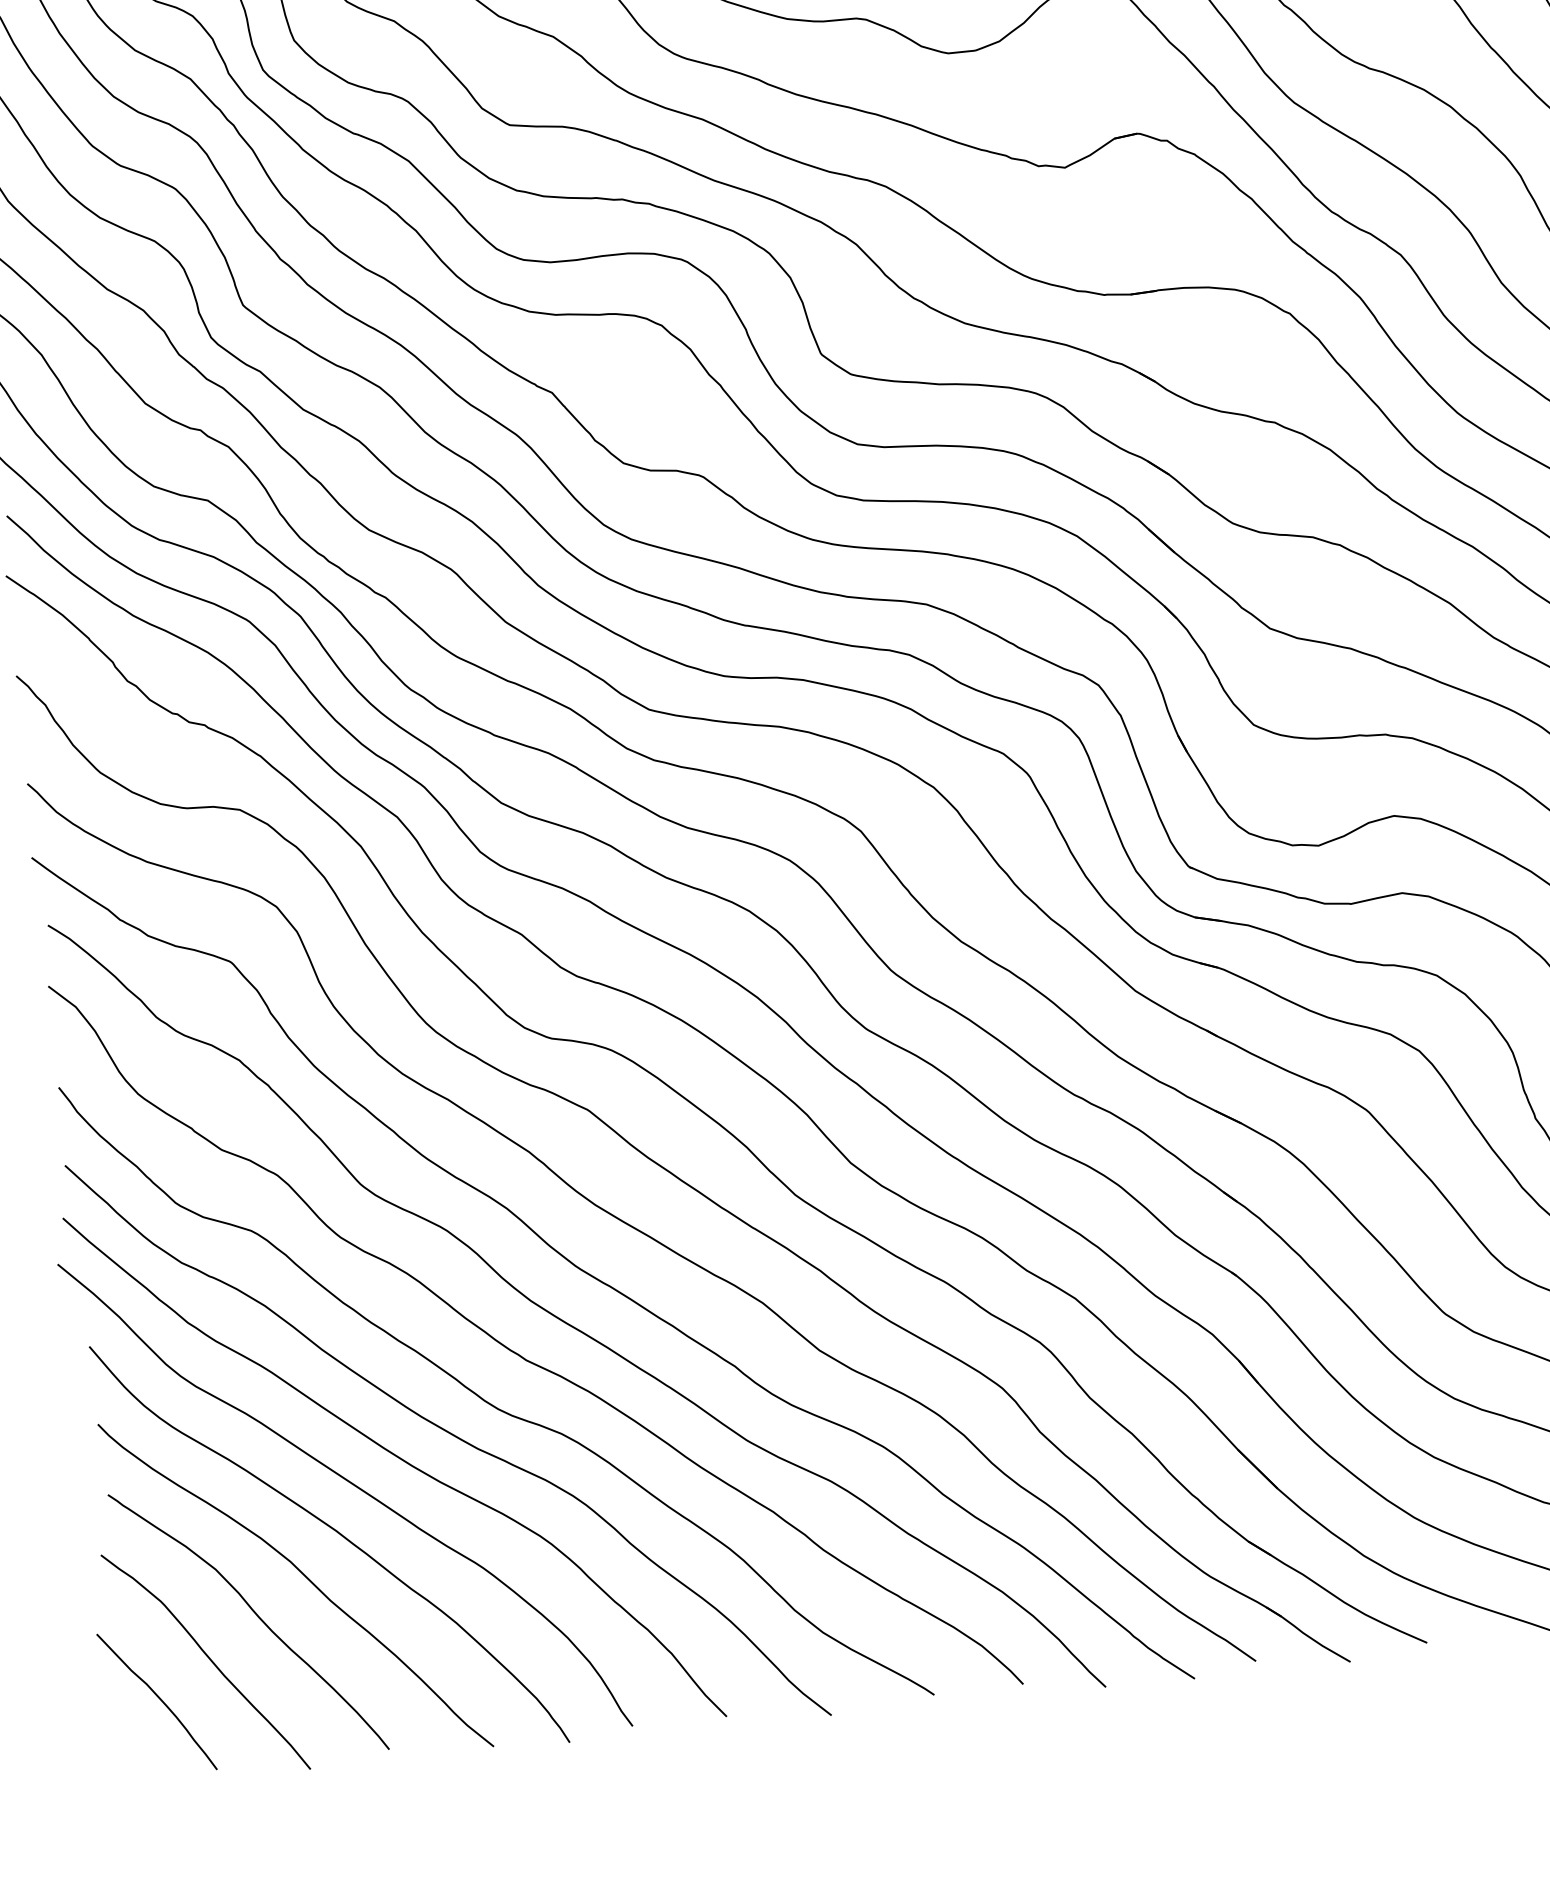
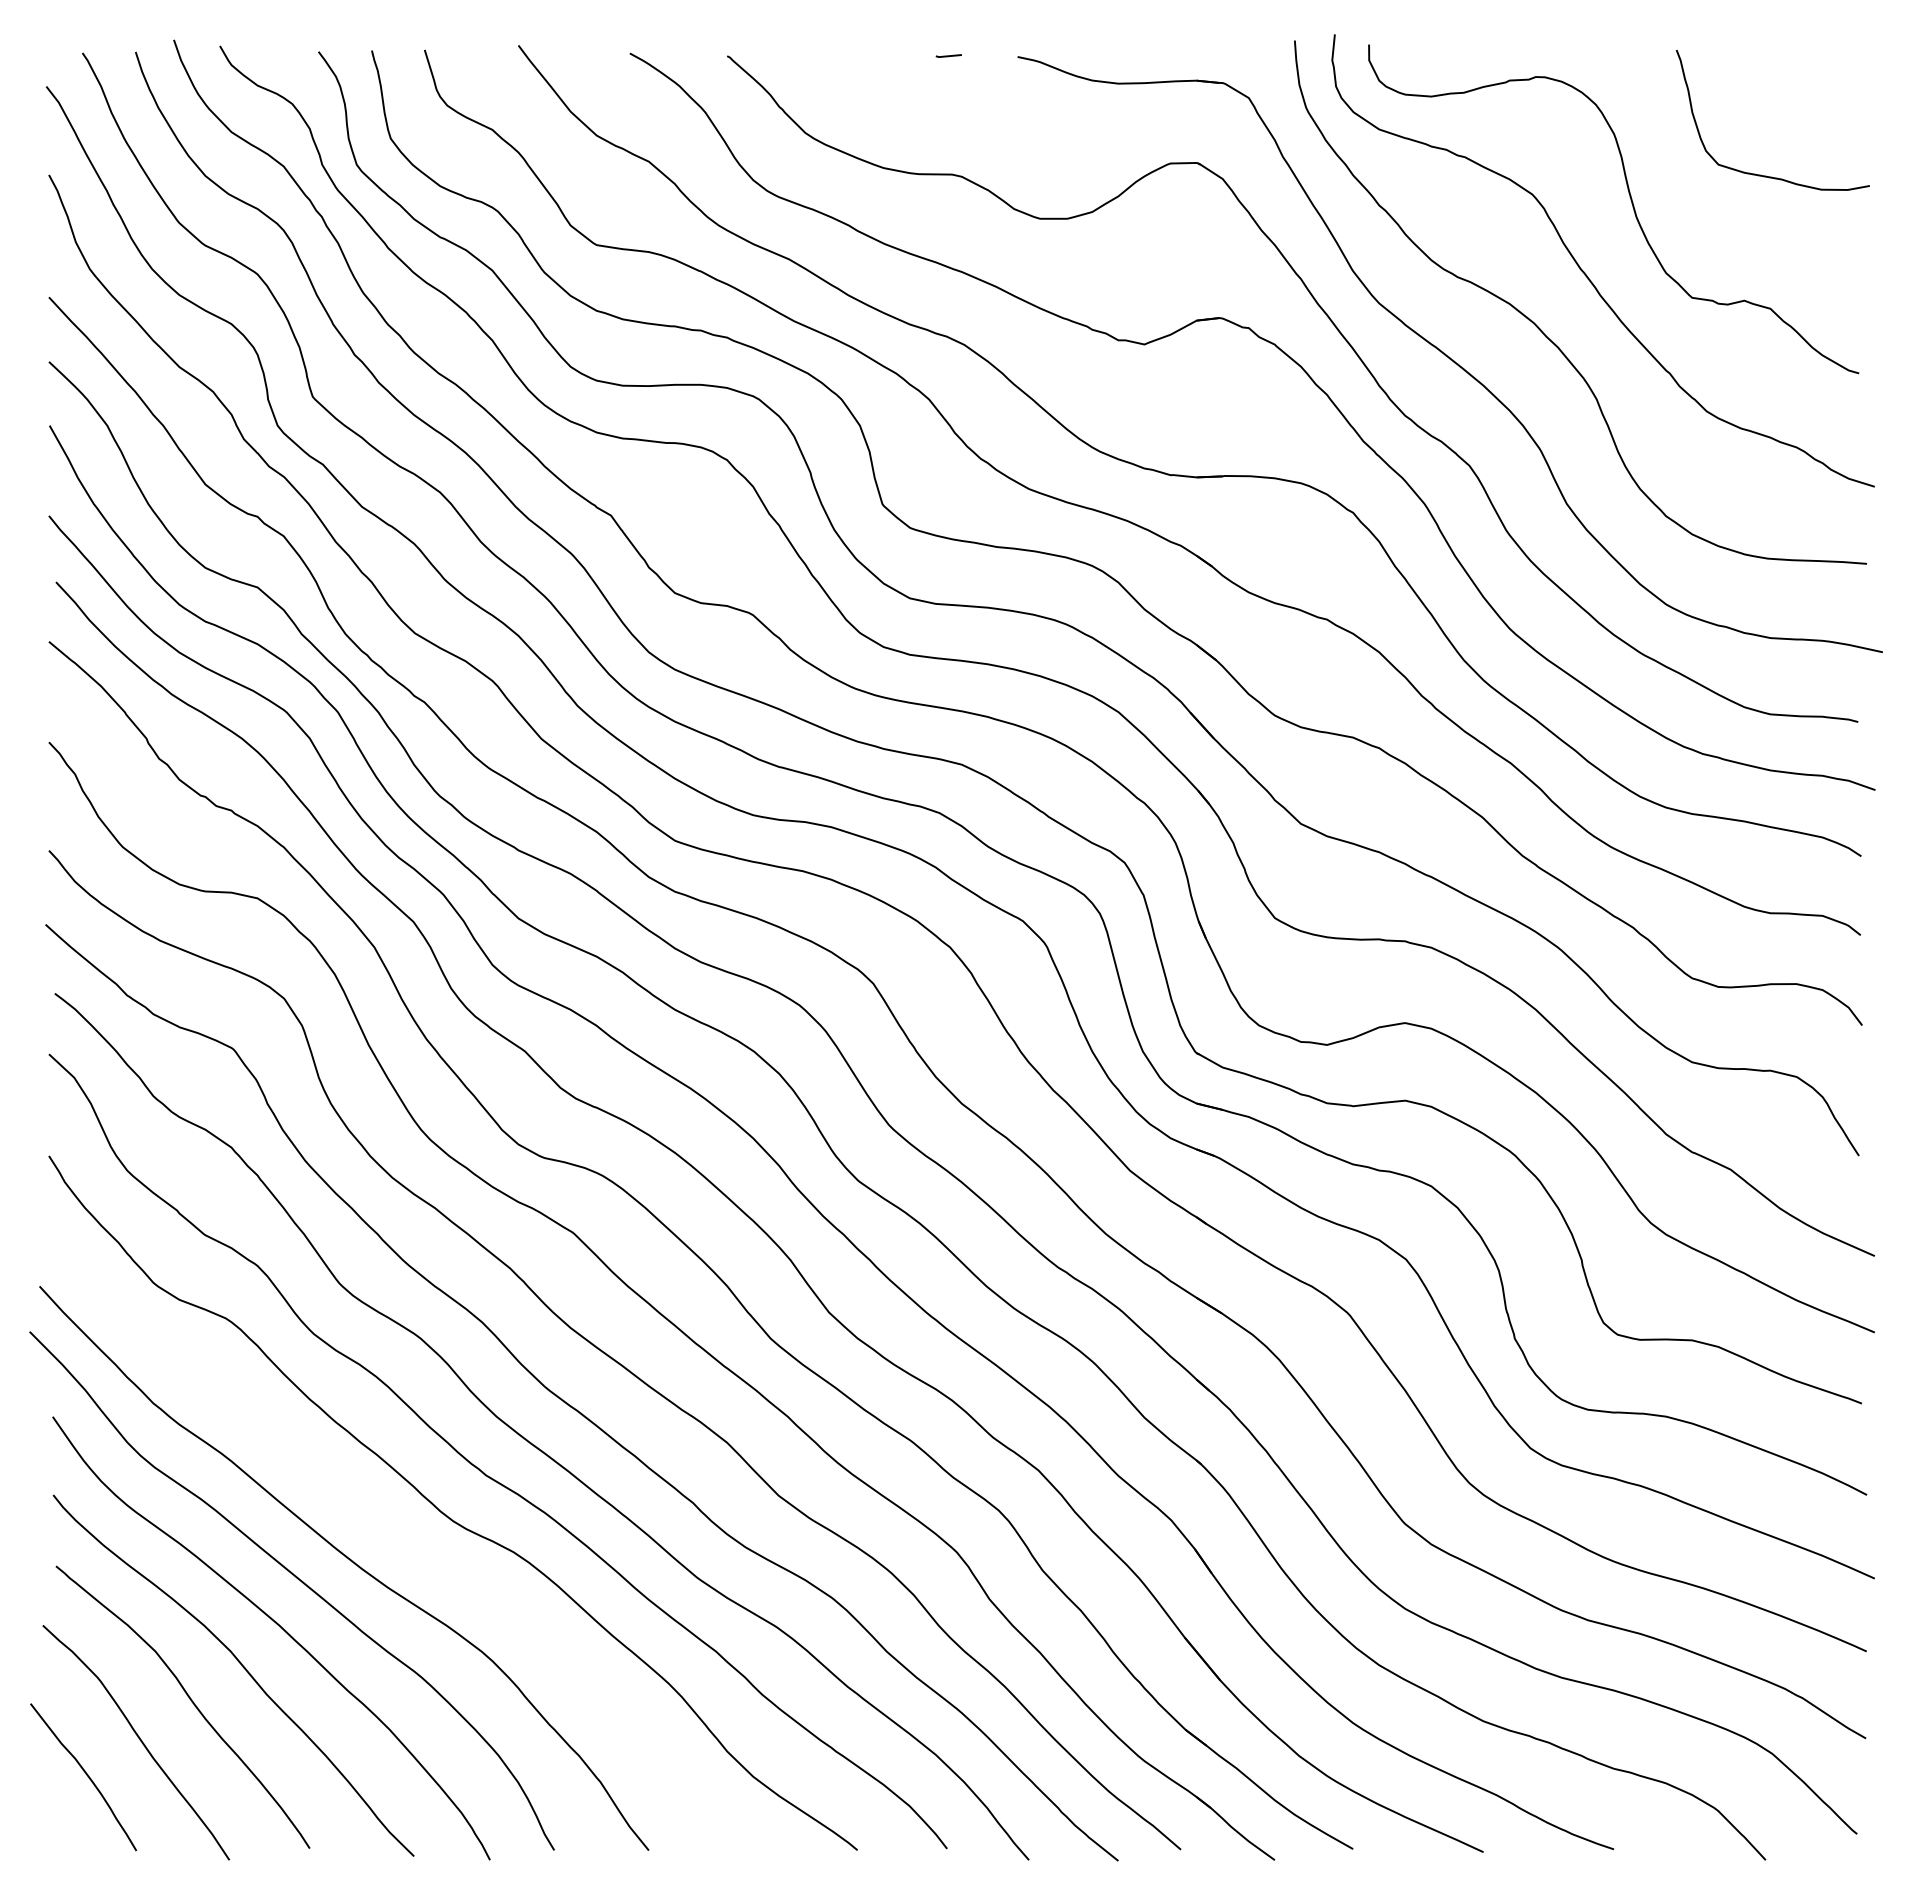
curve: (450, 1434) -> (402, 1541), removed

